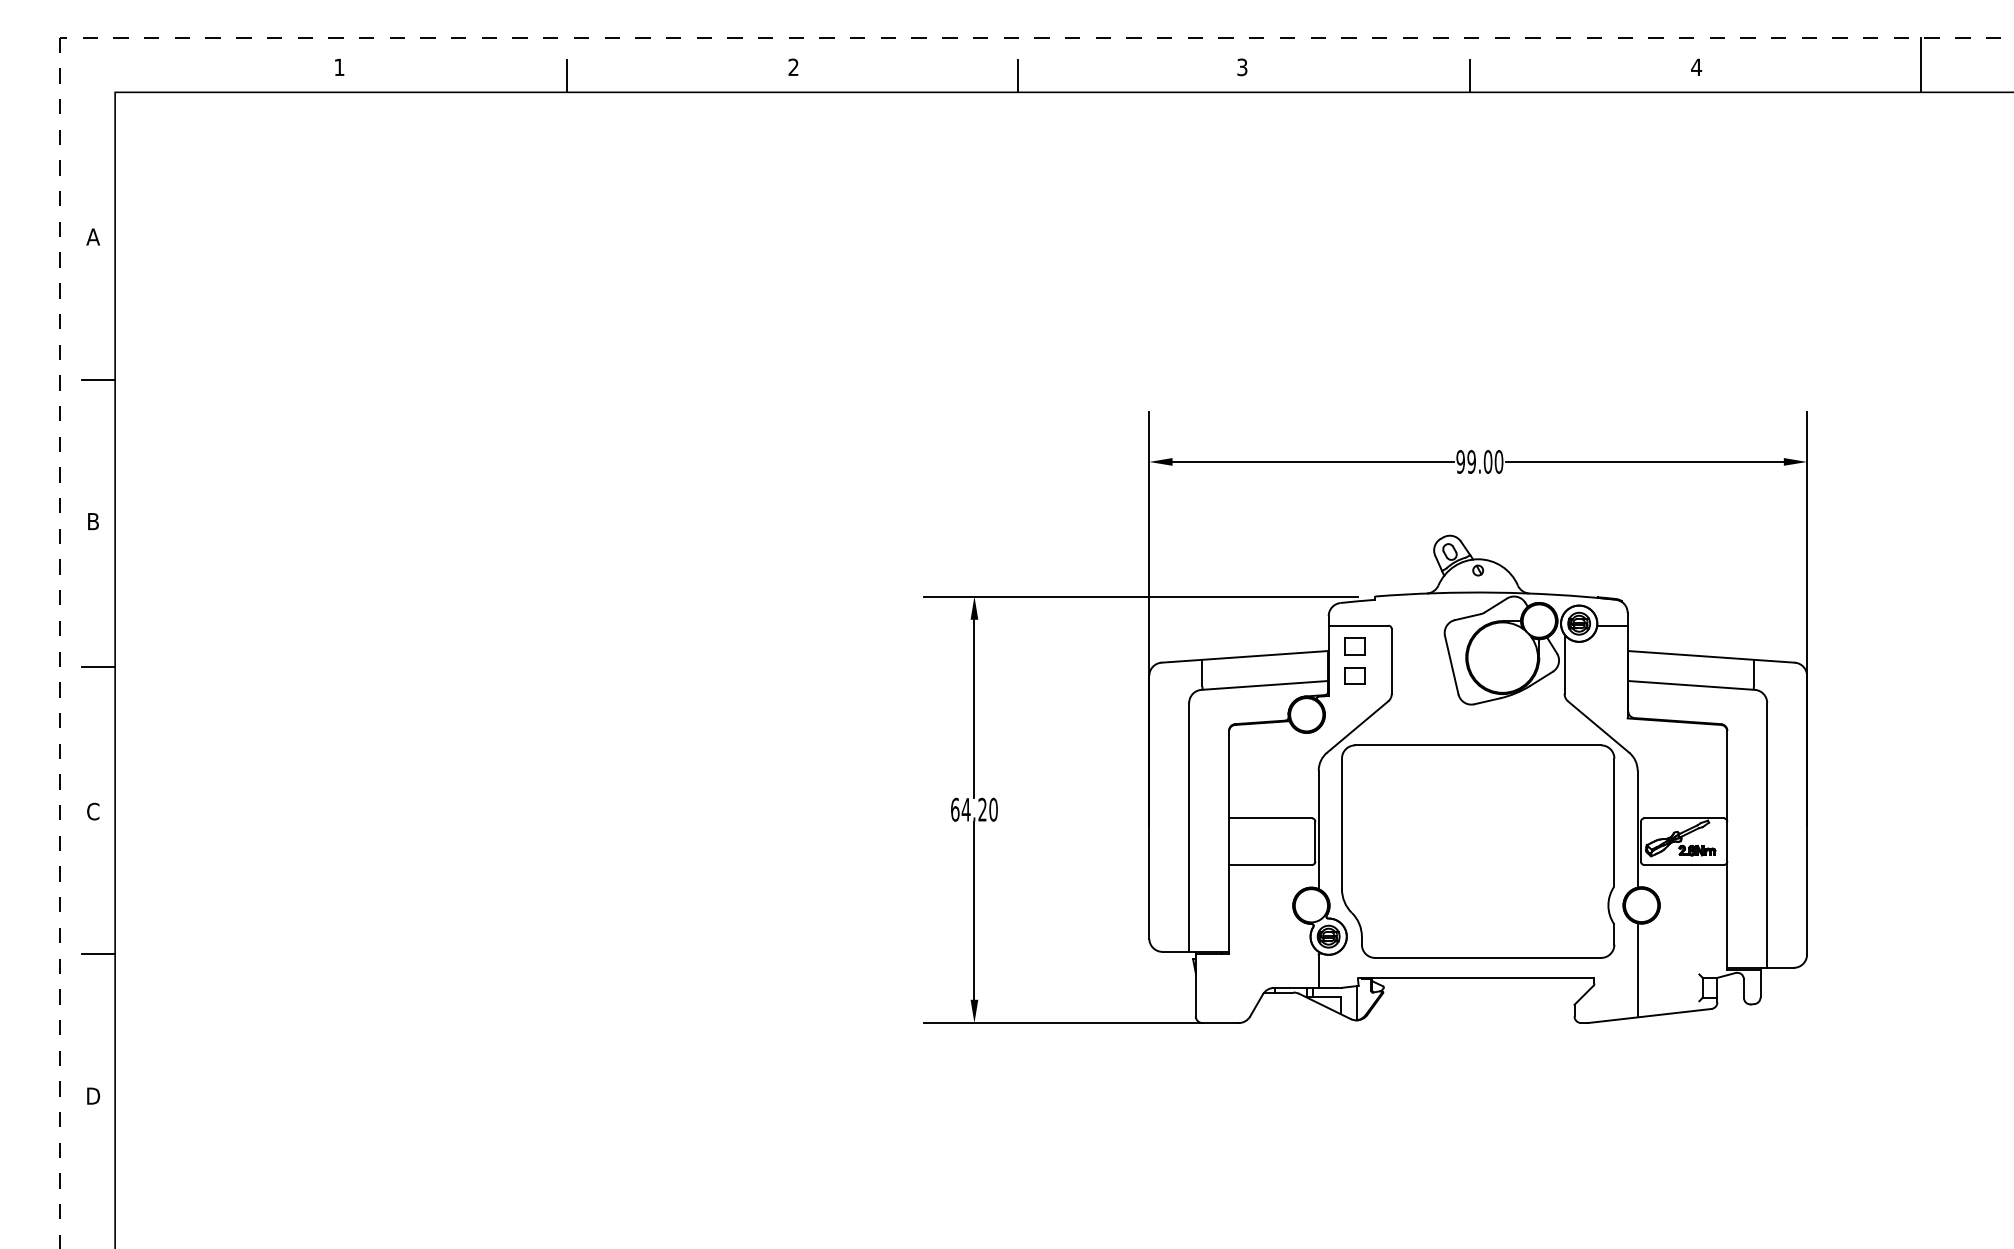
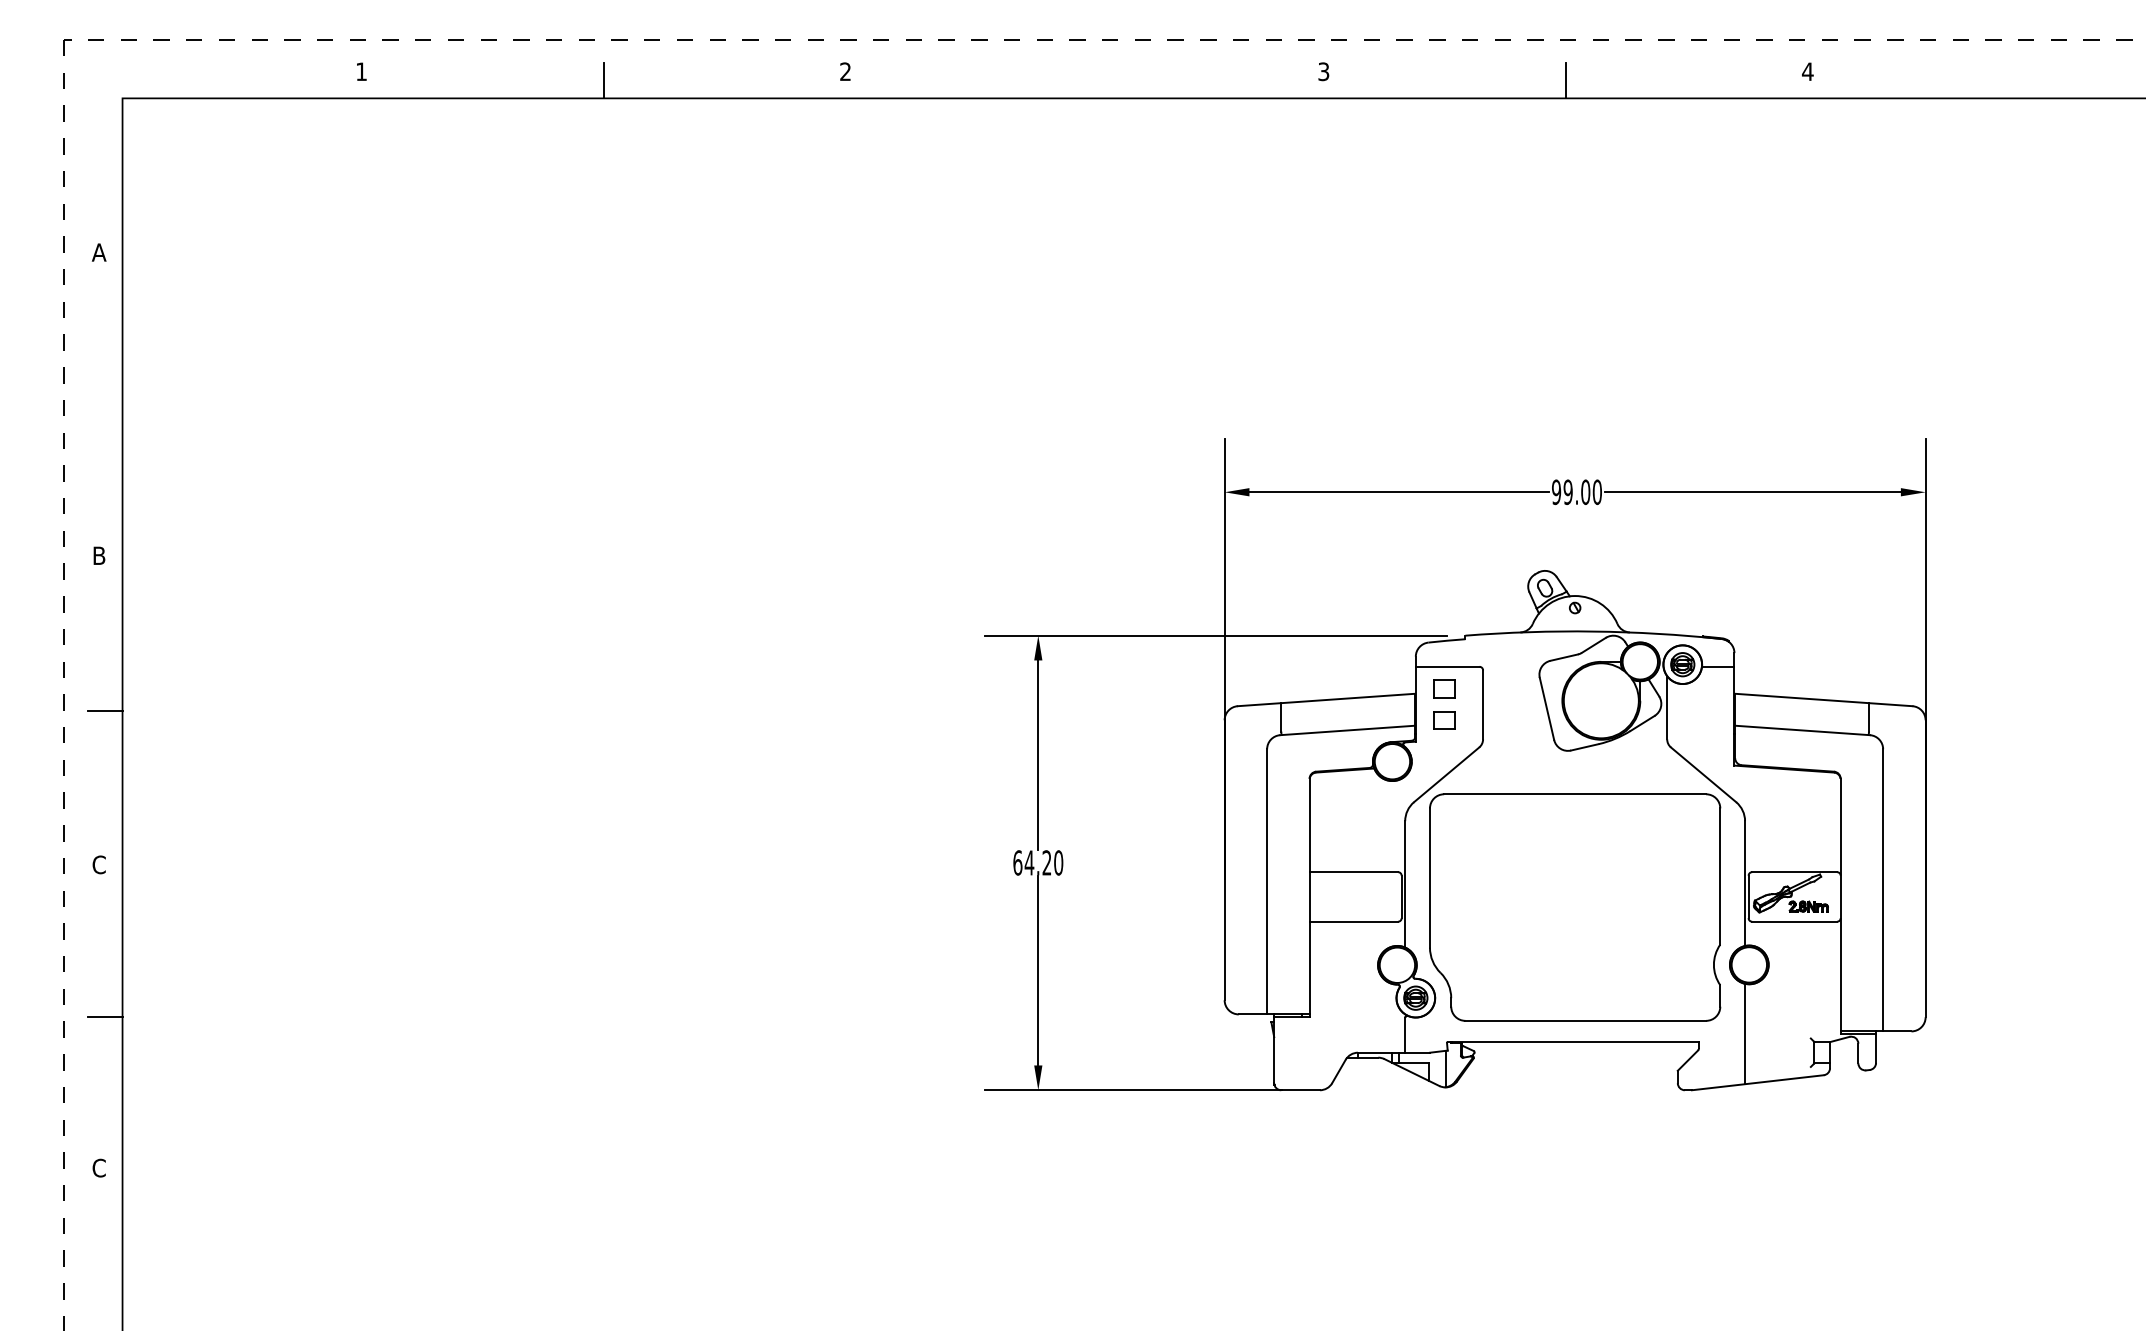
line: (1920, 64) -> (2046, 68), removed
line: (1018, 75) -> (1085, 80), removed
line: (98, 379) -> (104, 404), removed
text: (93, 1095) -> (99, 1167), D -> C

